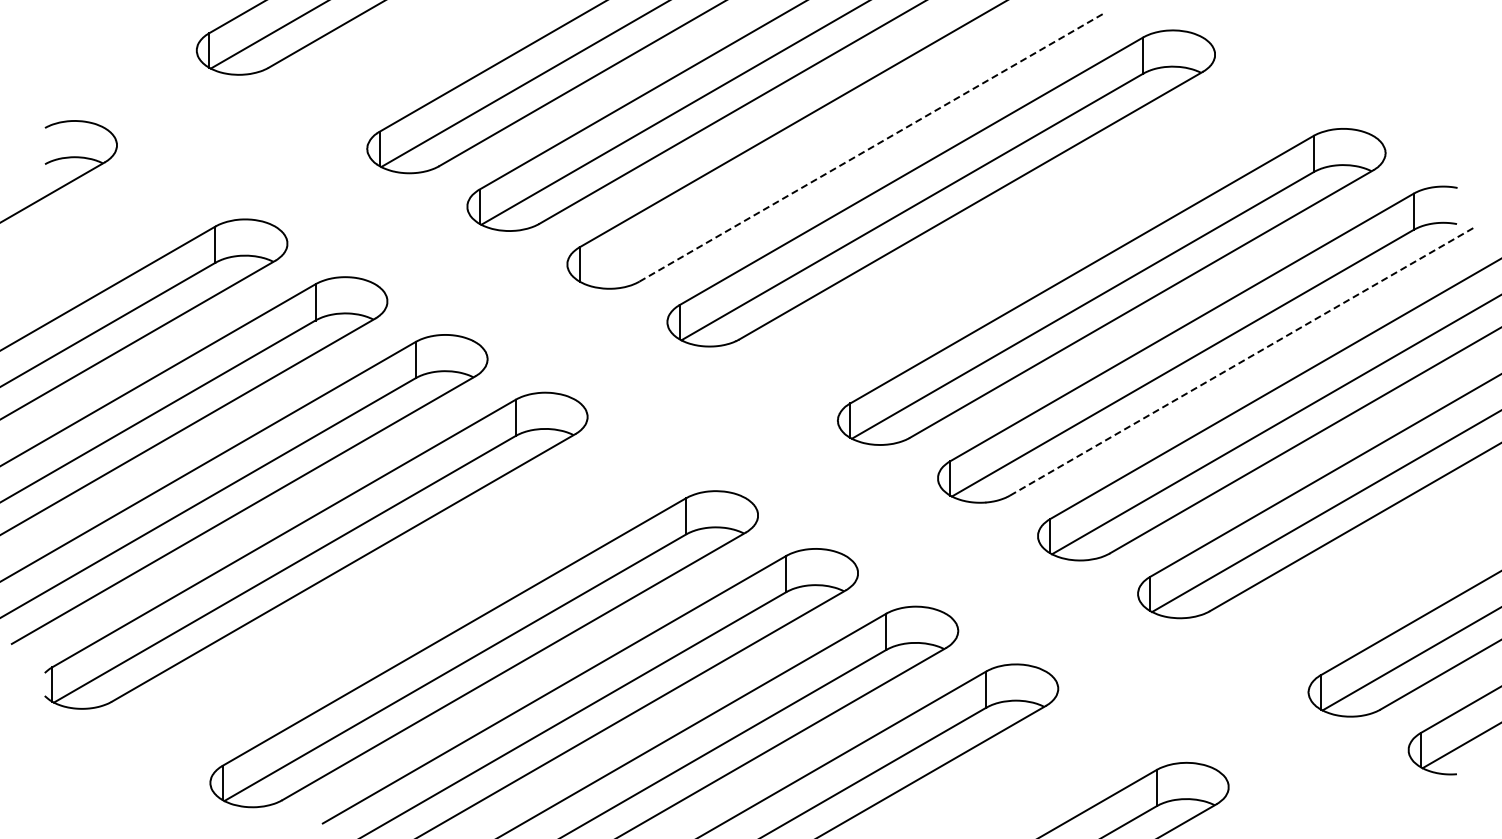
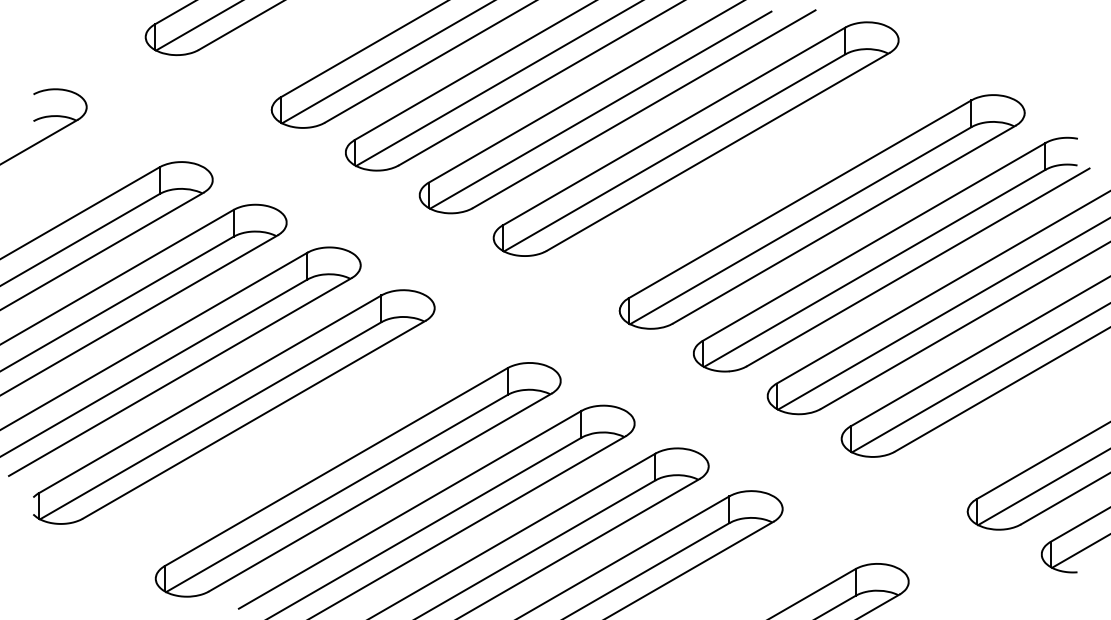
line: (812, 148) -> (600, 109), added
line: (870, 148) -> (643, 109), dashed -> solid
line: (1241, 362) -> (918, 267), dashed -> solid

